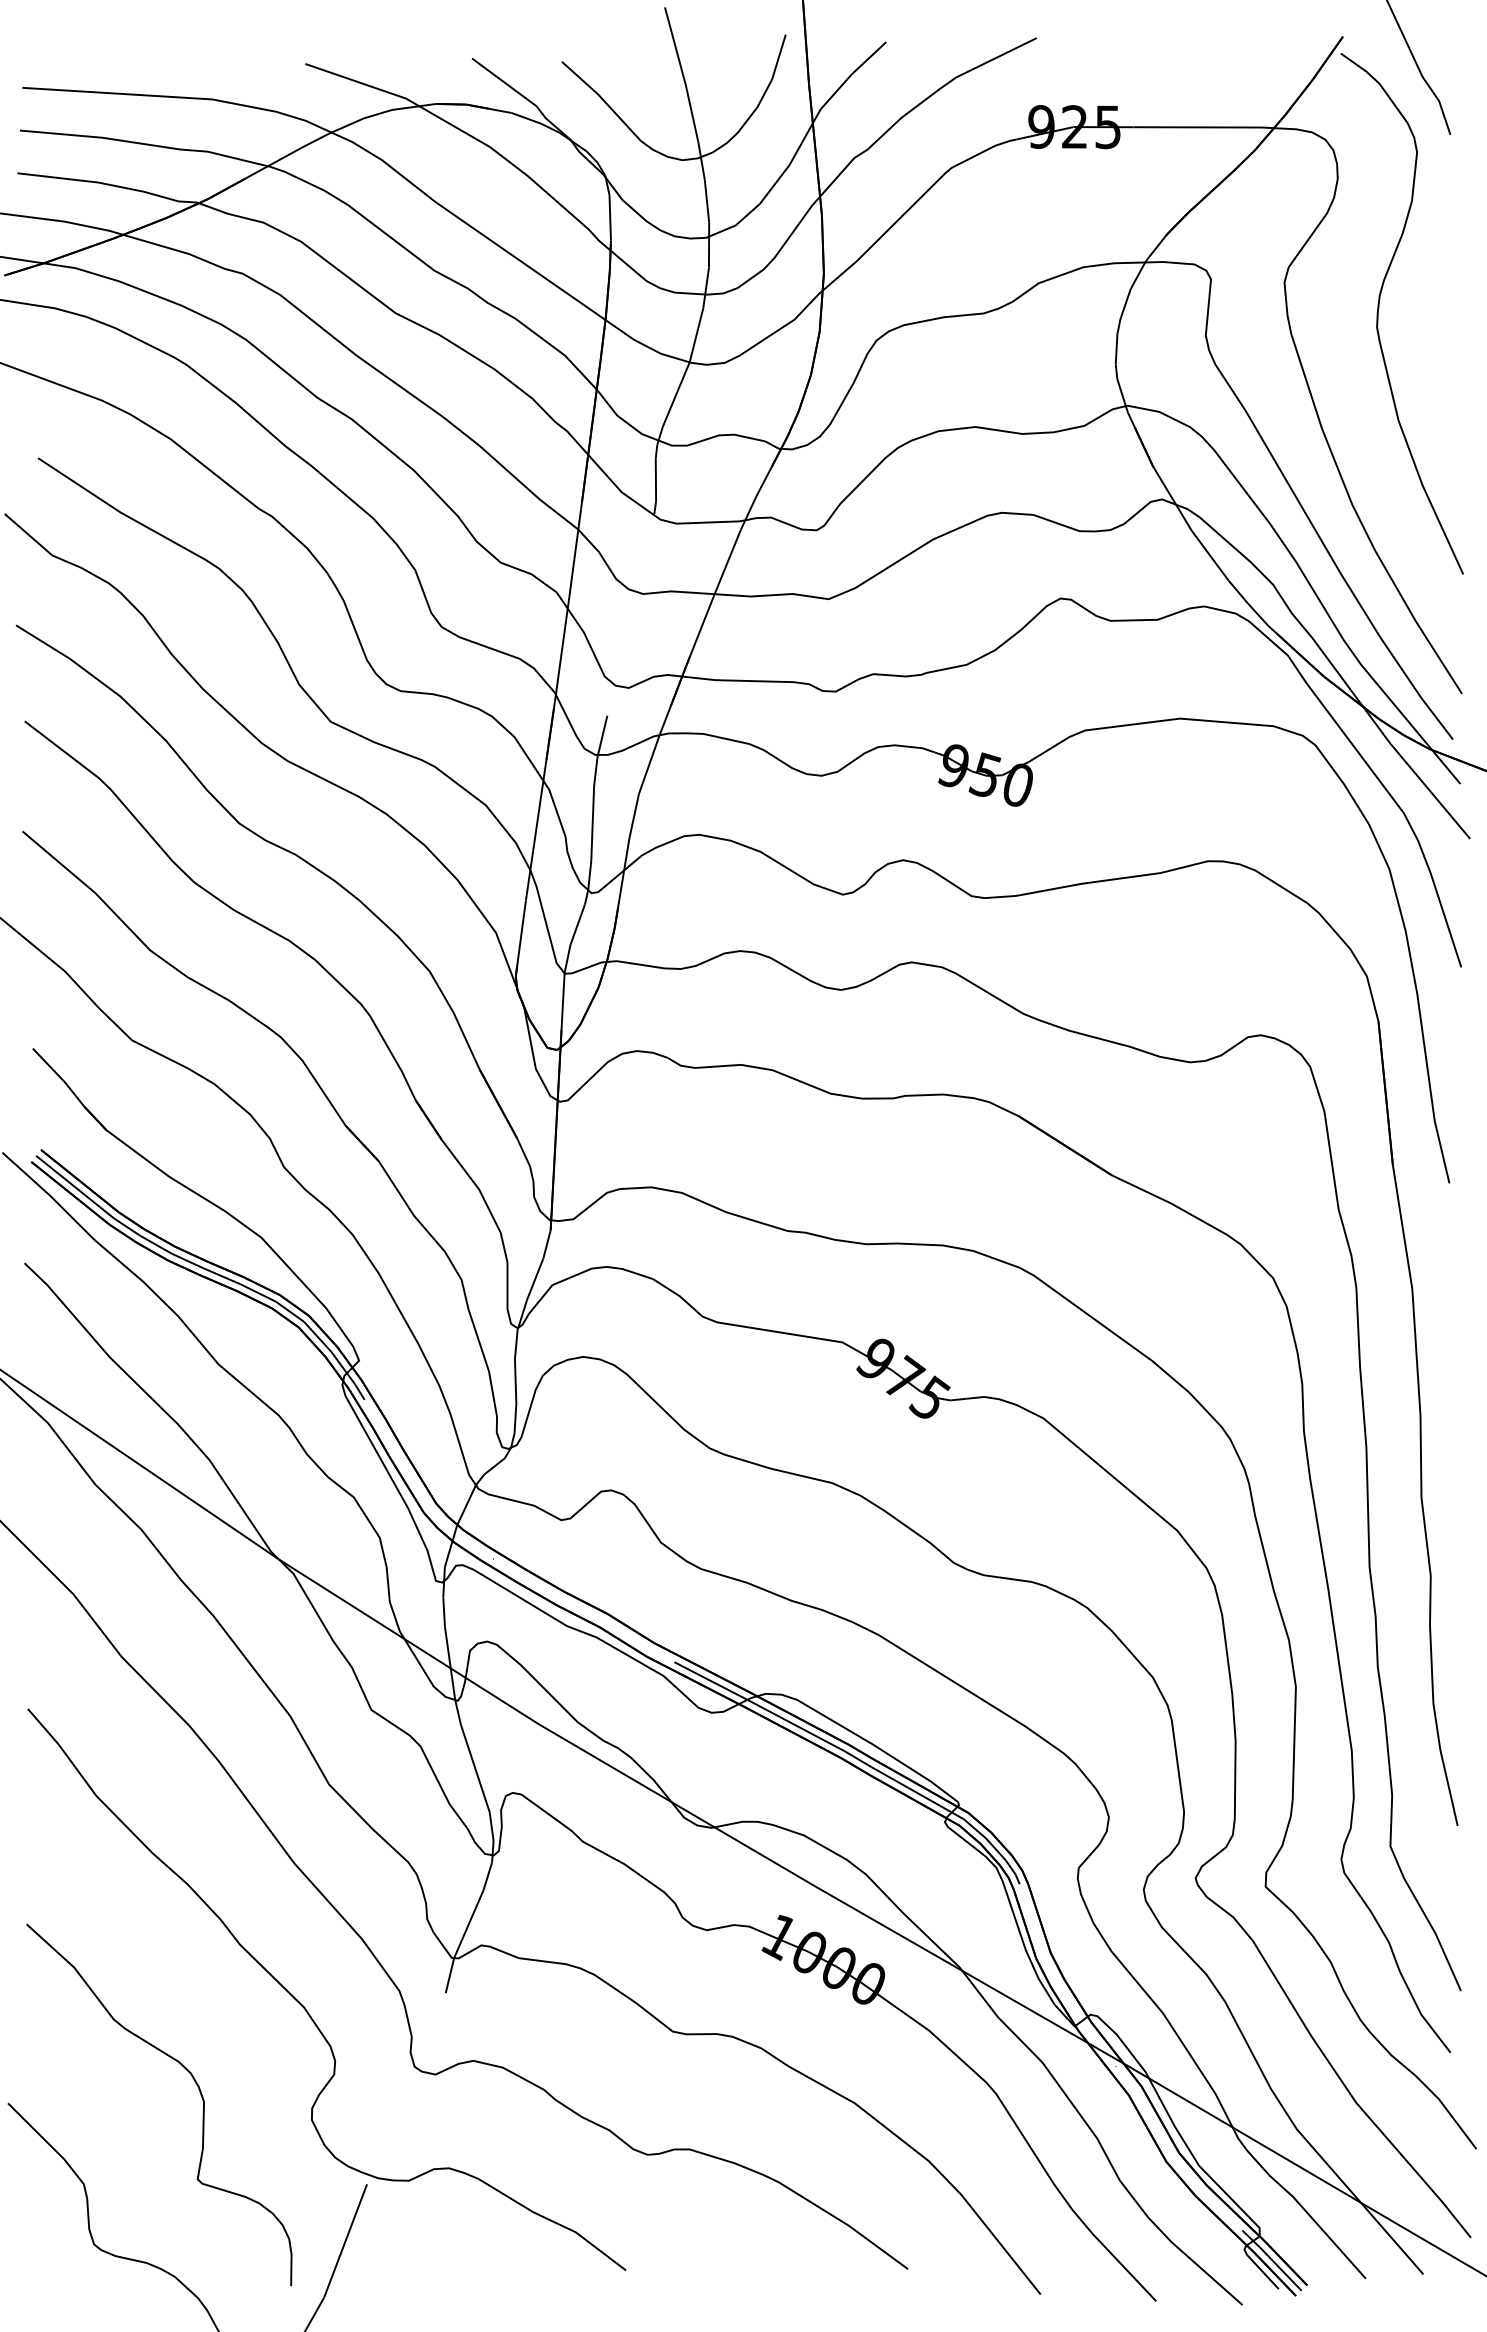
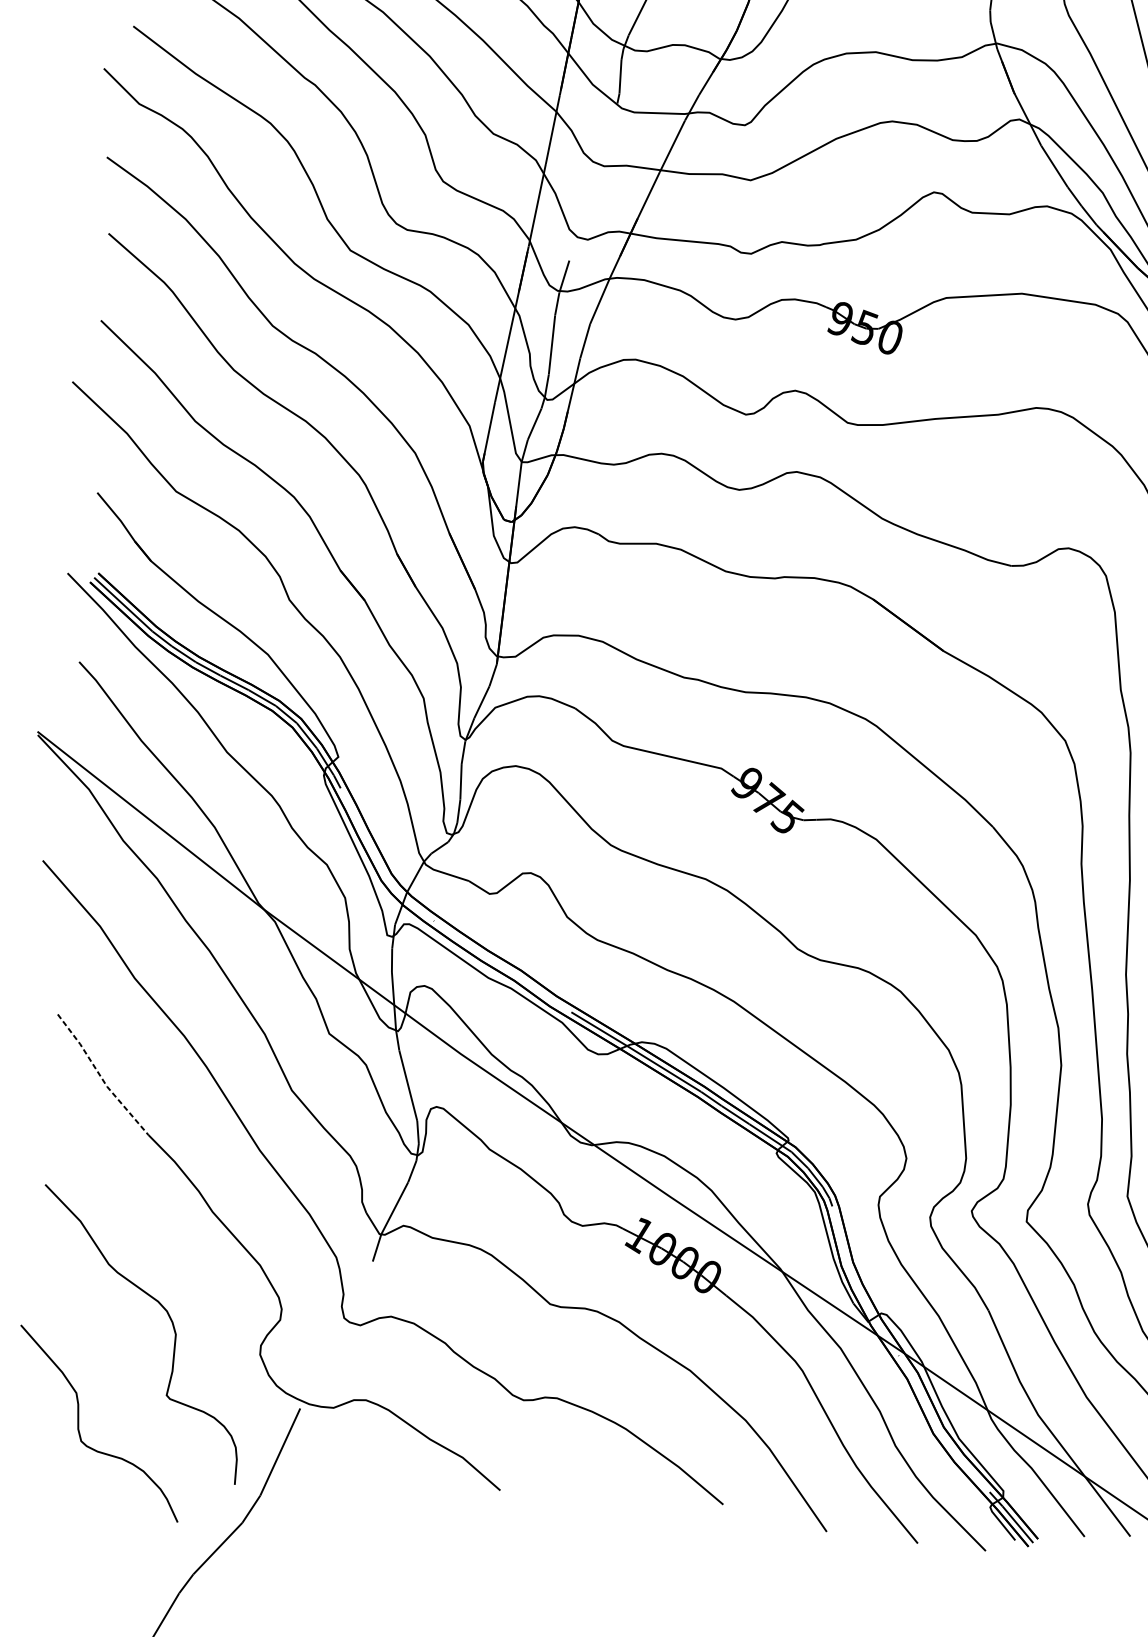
line: (87, 1783) -> (100, 1076), solid -> dashed

